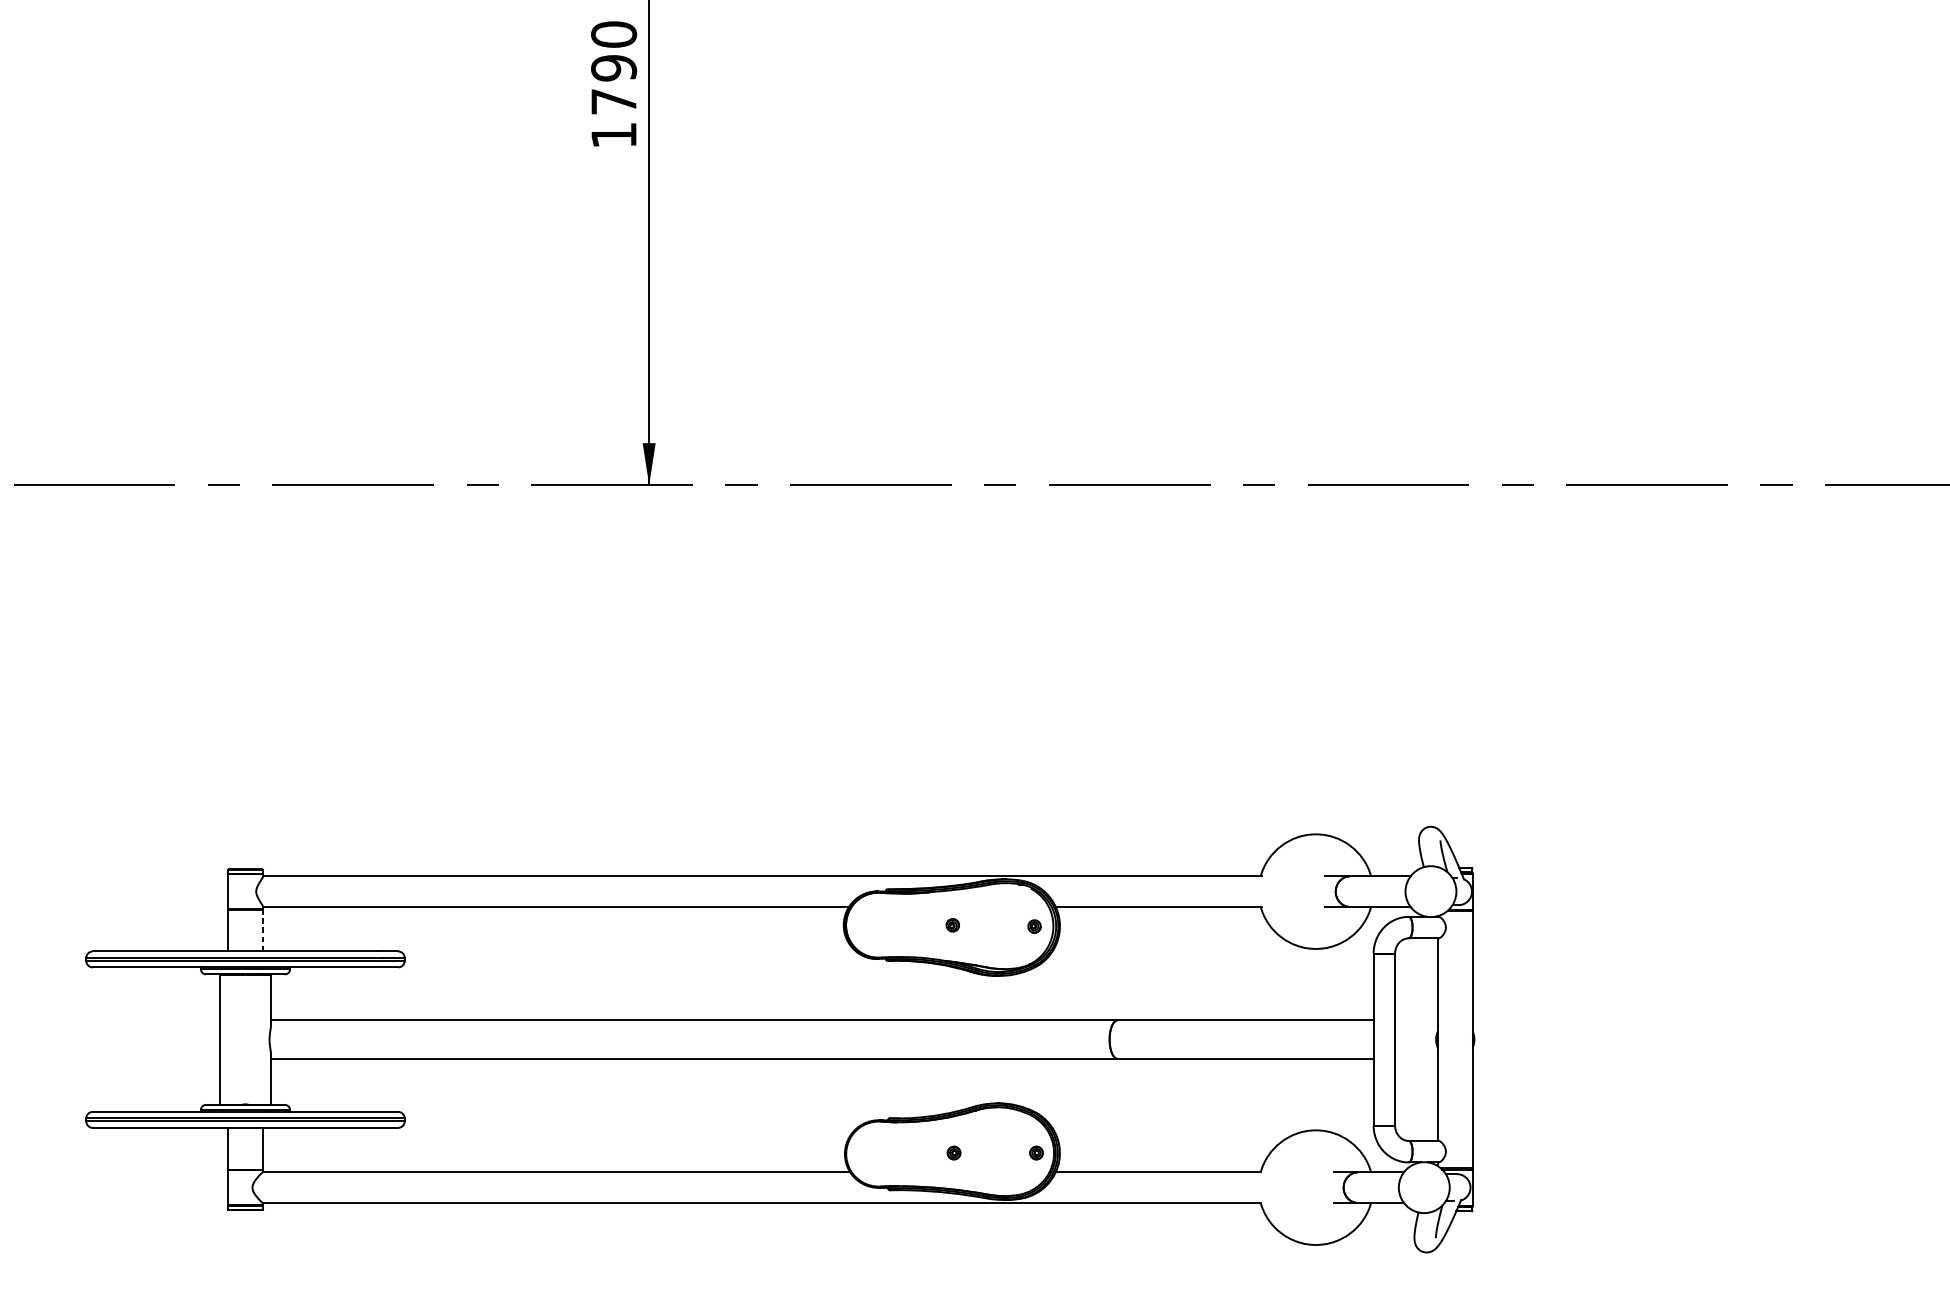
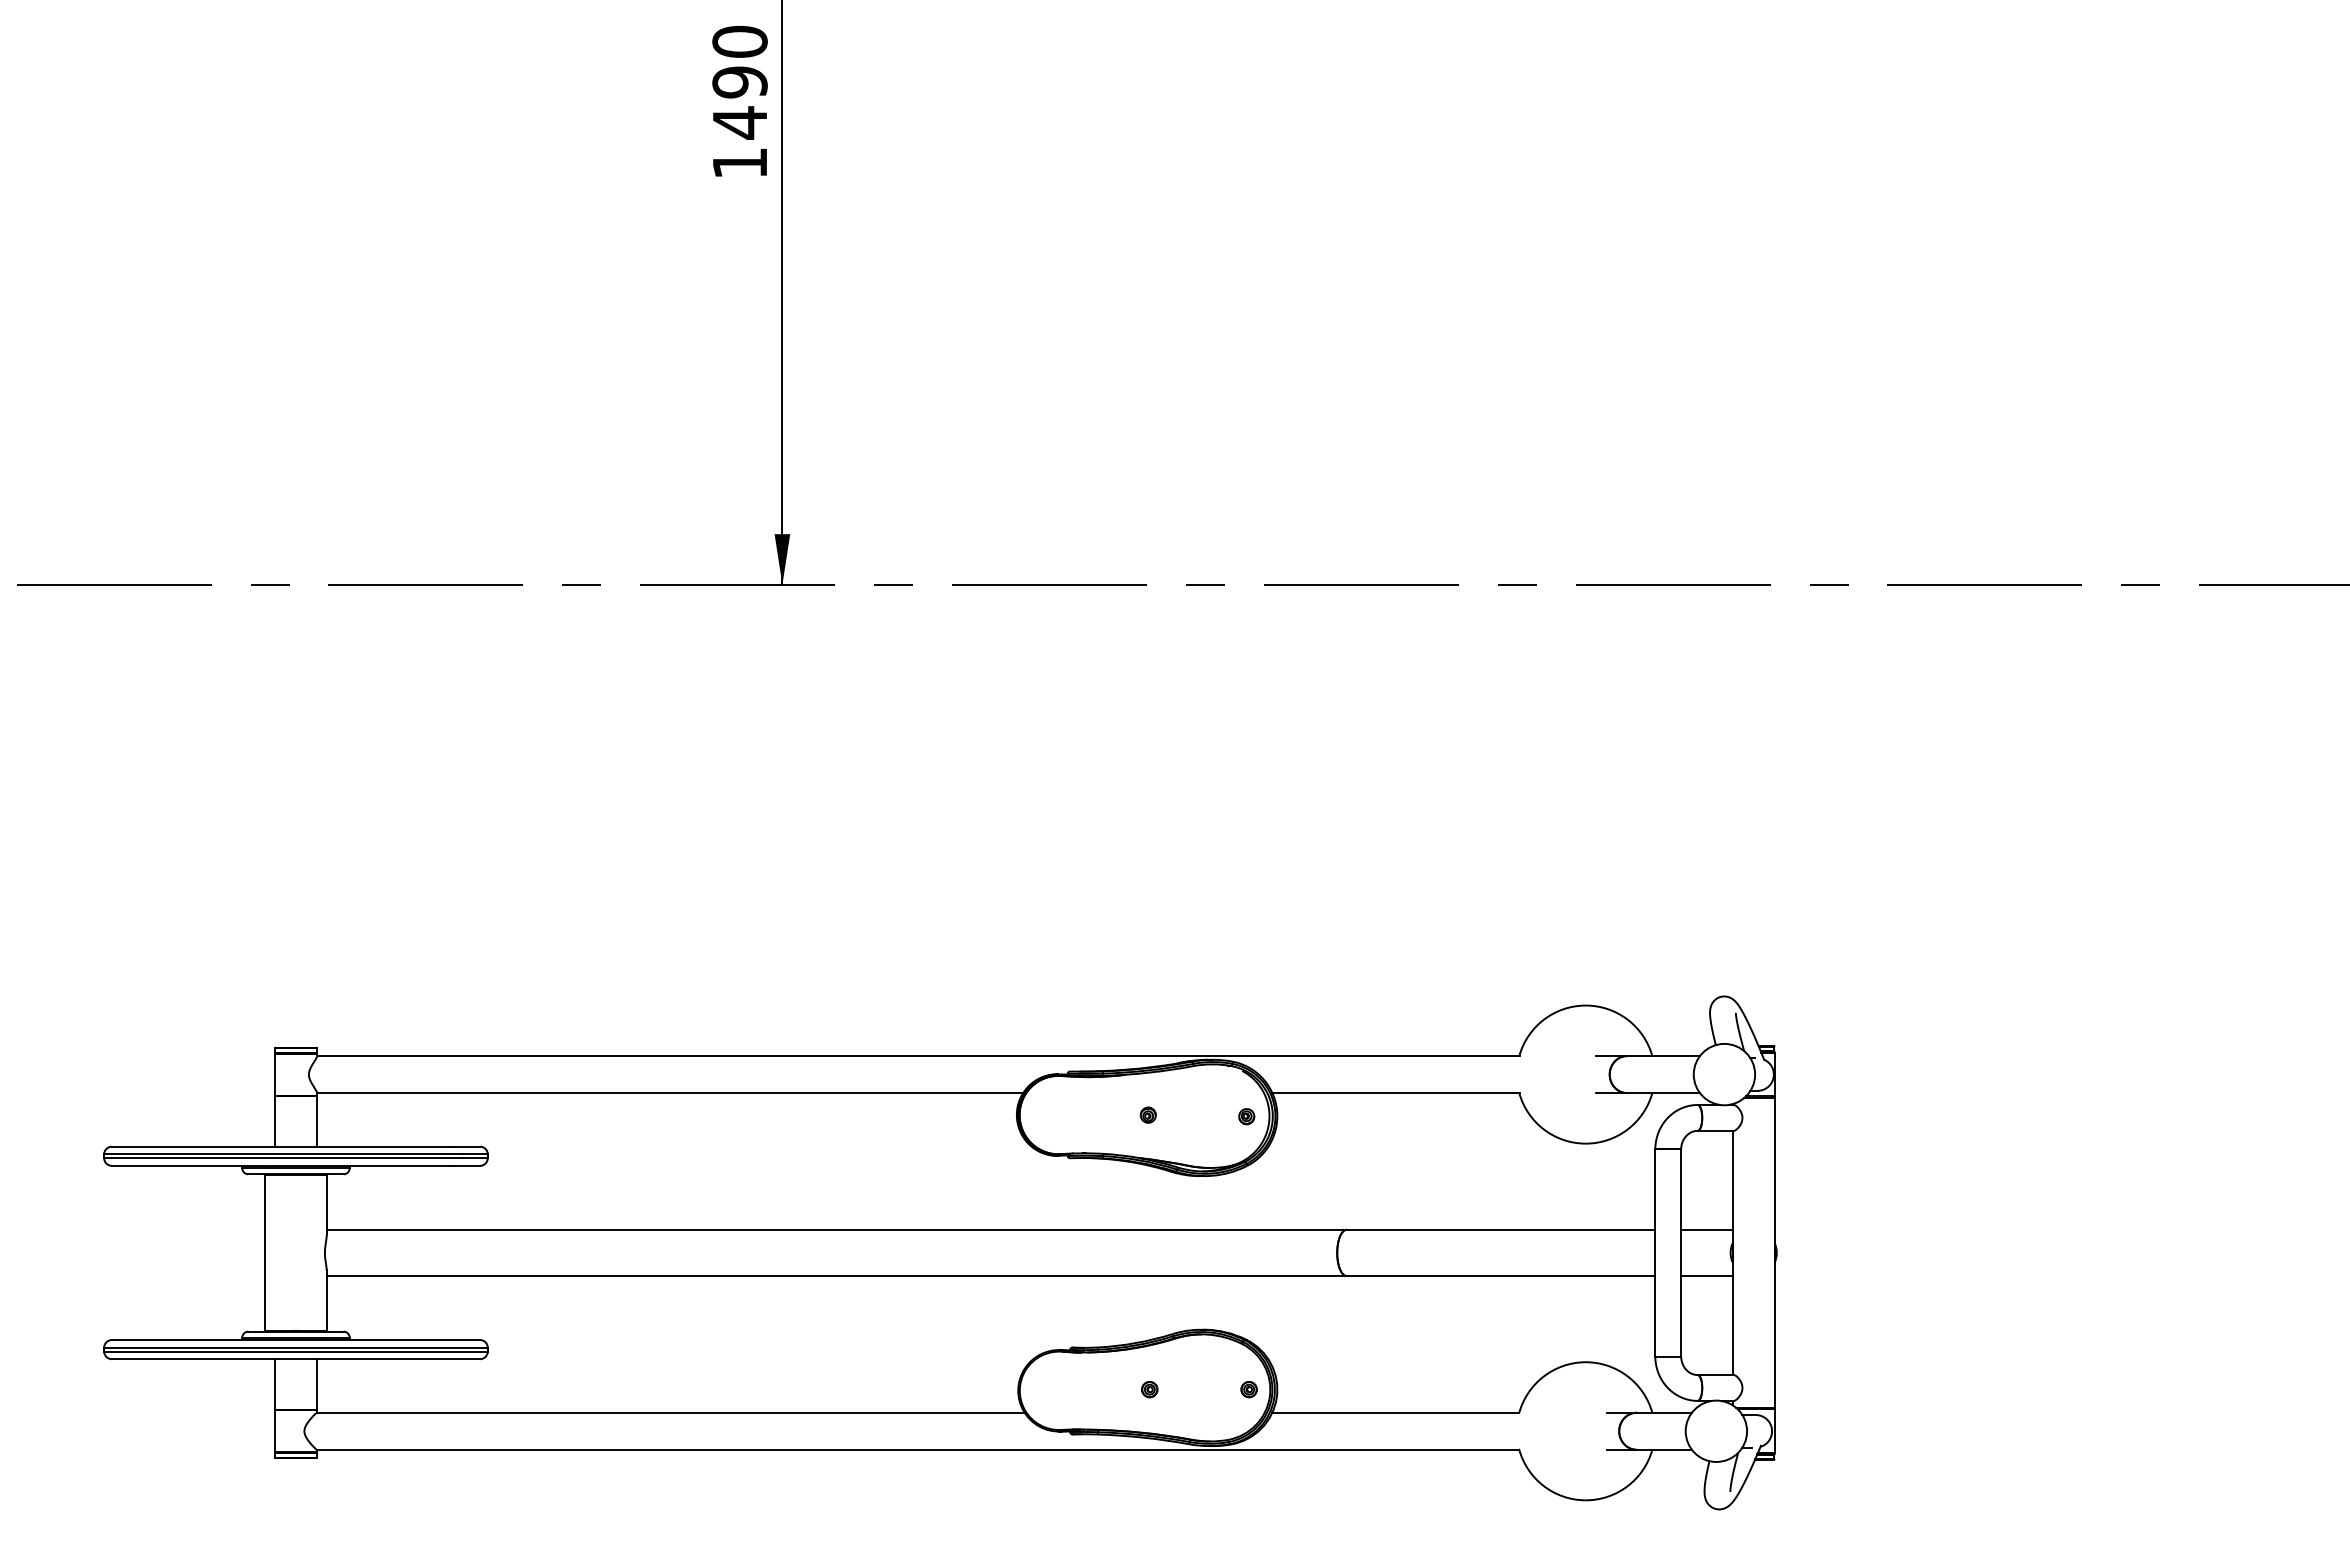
text: (613, 101) -> (739, 122), 1790 -> 1490
line: (263, 929) -> (317, 1120), dashed -> solid
line: (1416, 1020) -> (1706, 1229), added
line: (1416, 1059) -> (1706, 1276), added

